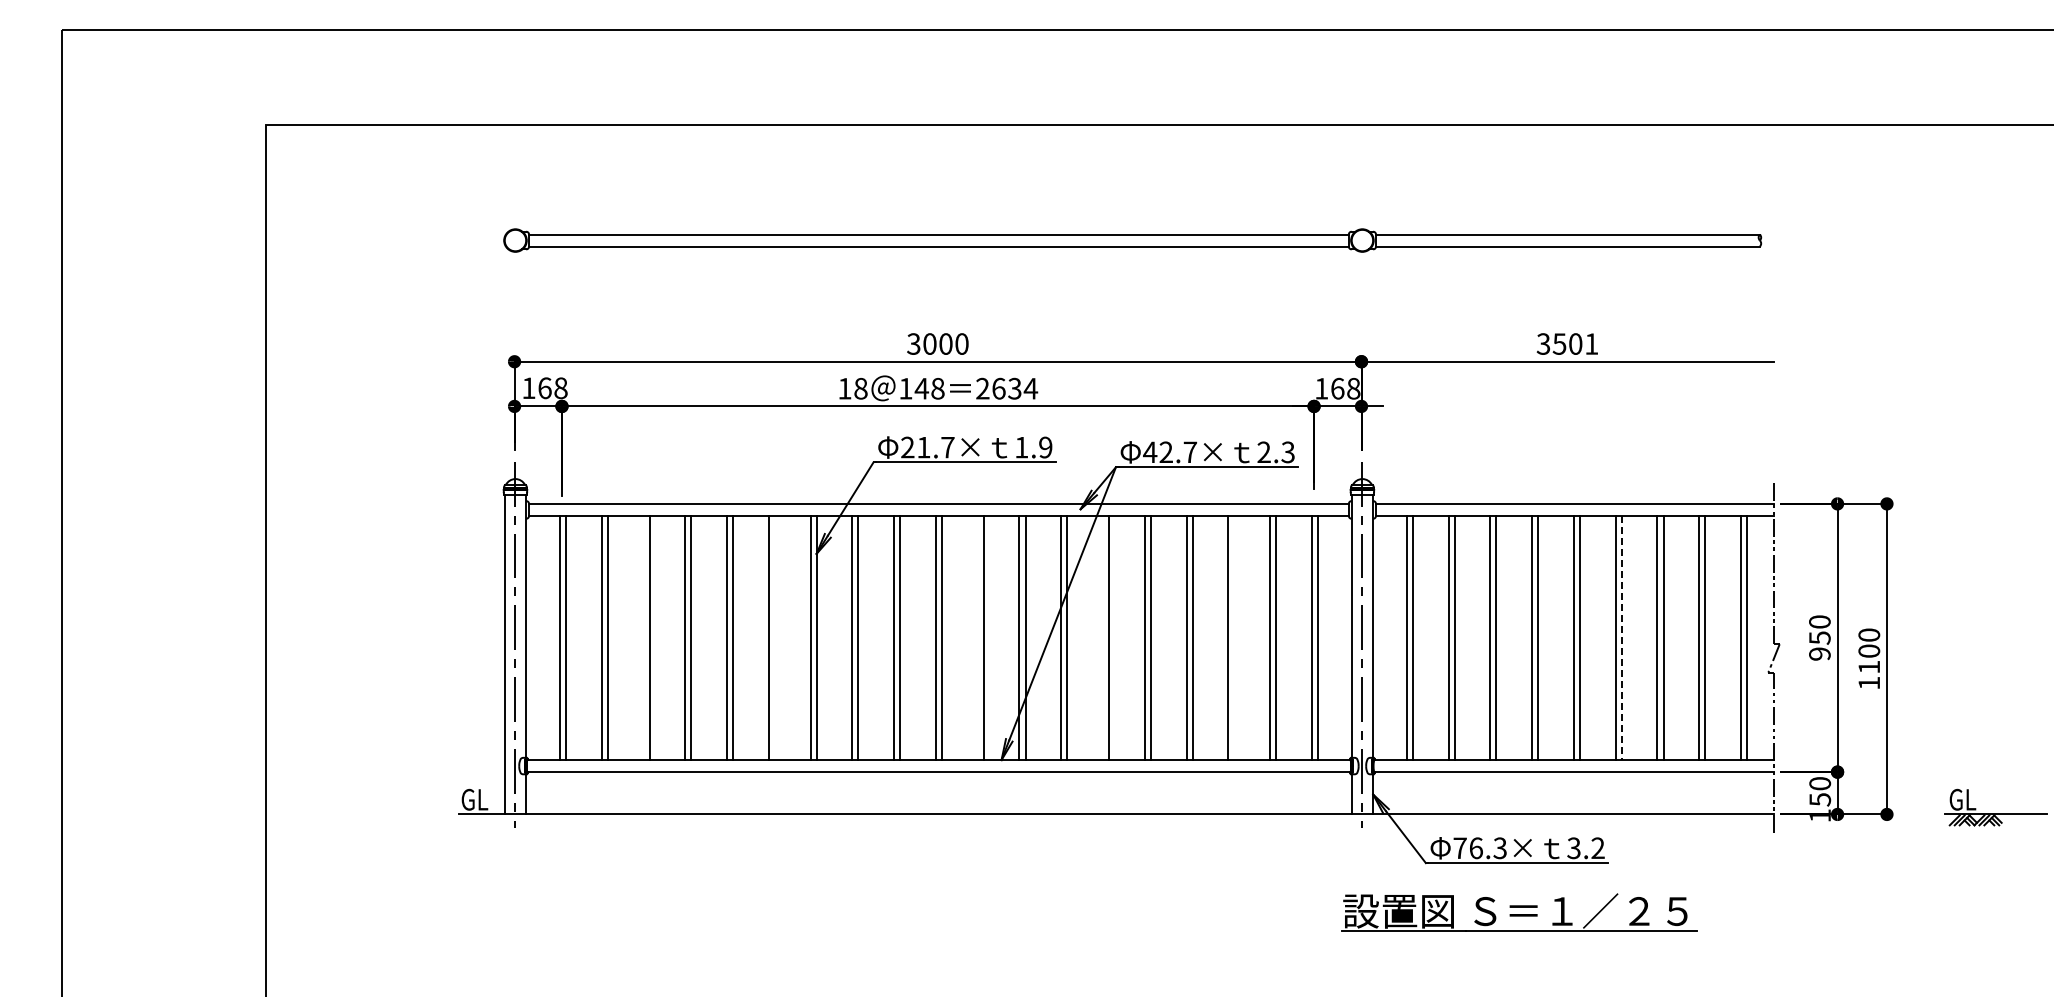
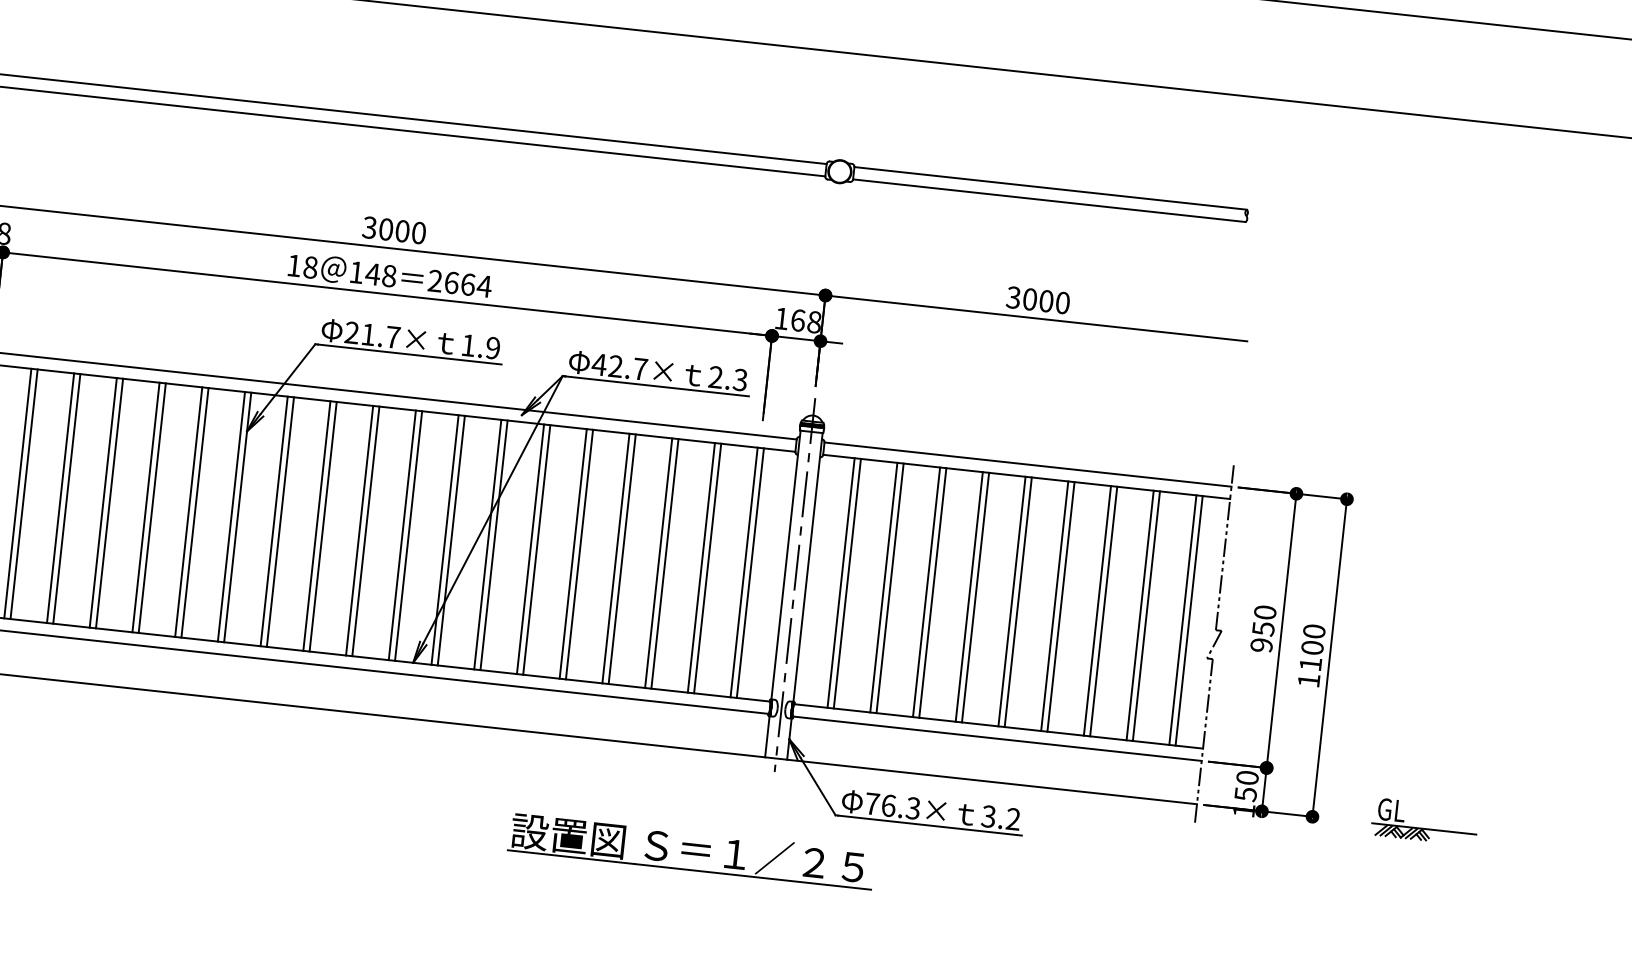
text: (1575, 343) -> (1046, 300), 3501 -> 3000
text: (1014, 388) -> (467, 284), 2634 -> 2664
line: (643, 637) -> (60, 497), added
line: (774, 637) -> (194, 512), added
line: (977, 637) -> (402, 534), added
line: (1103, 637) -> (531, 548), added
line: (1234, 637) -> (664, 563), added
line: (1621, 638) -> (1060, 607), dashed -> solid
part: (1519, 912) -> (691, 850), moved

